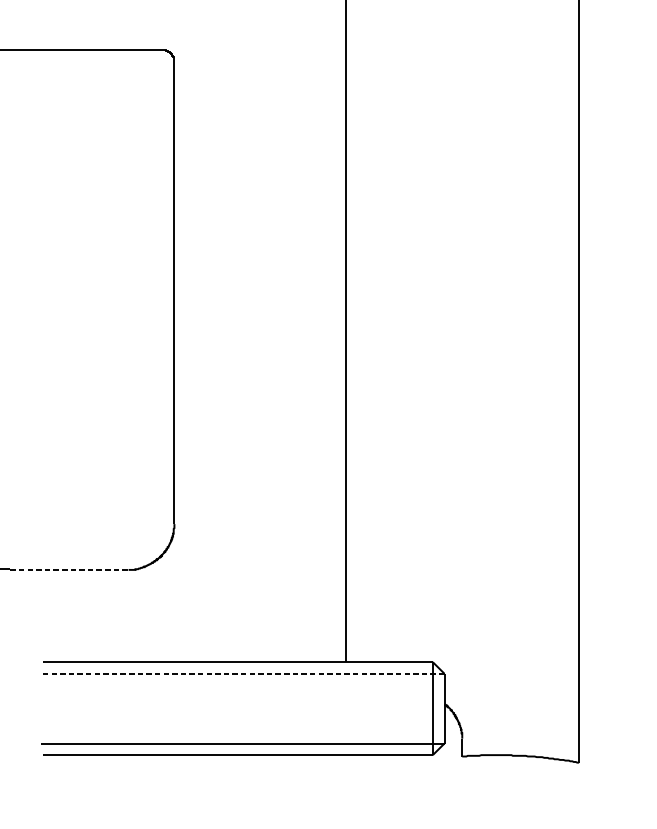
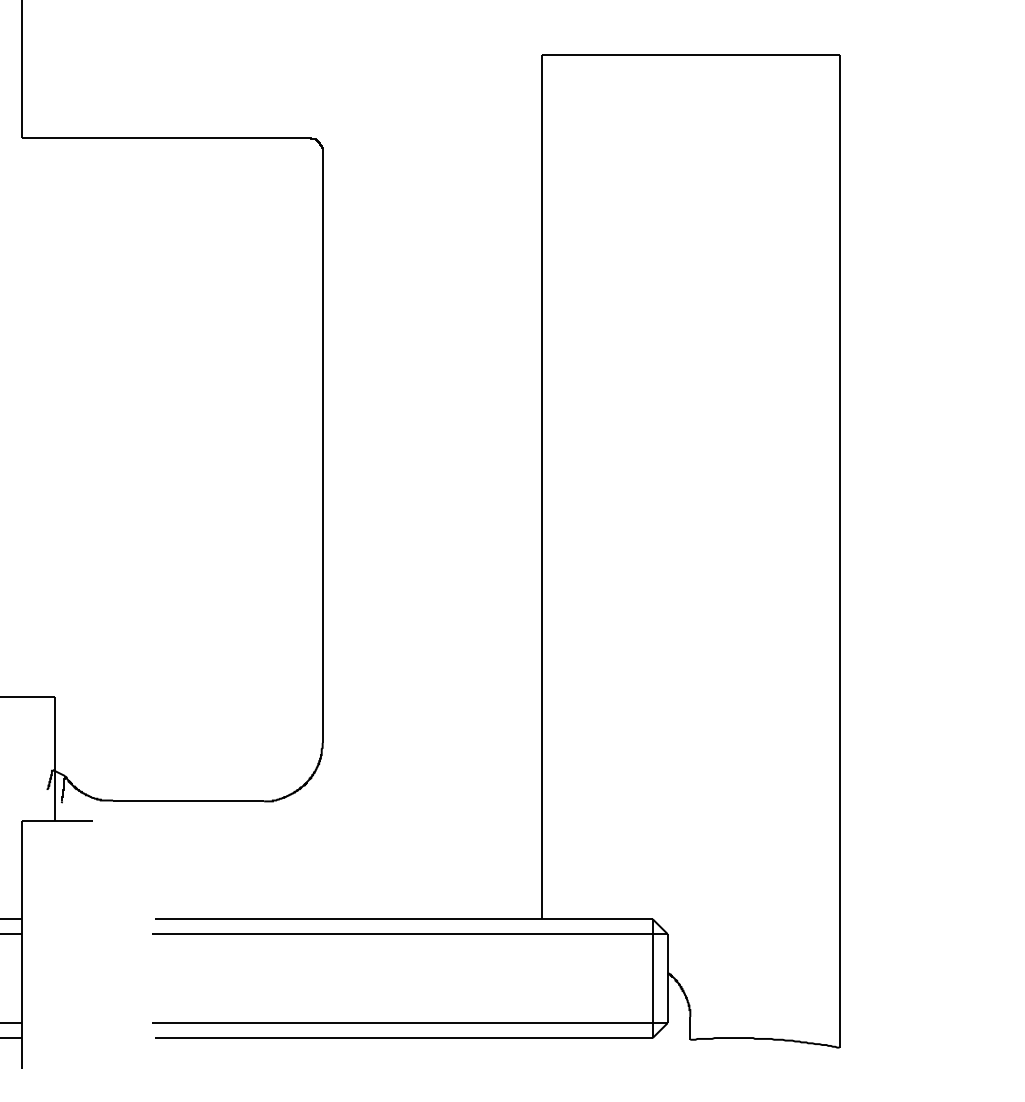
line: (69, 569) -> (188, 801), dashed -> solid
line: (242, 674) -> (409, 934), dashed -> solid

